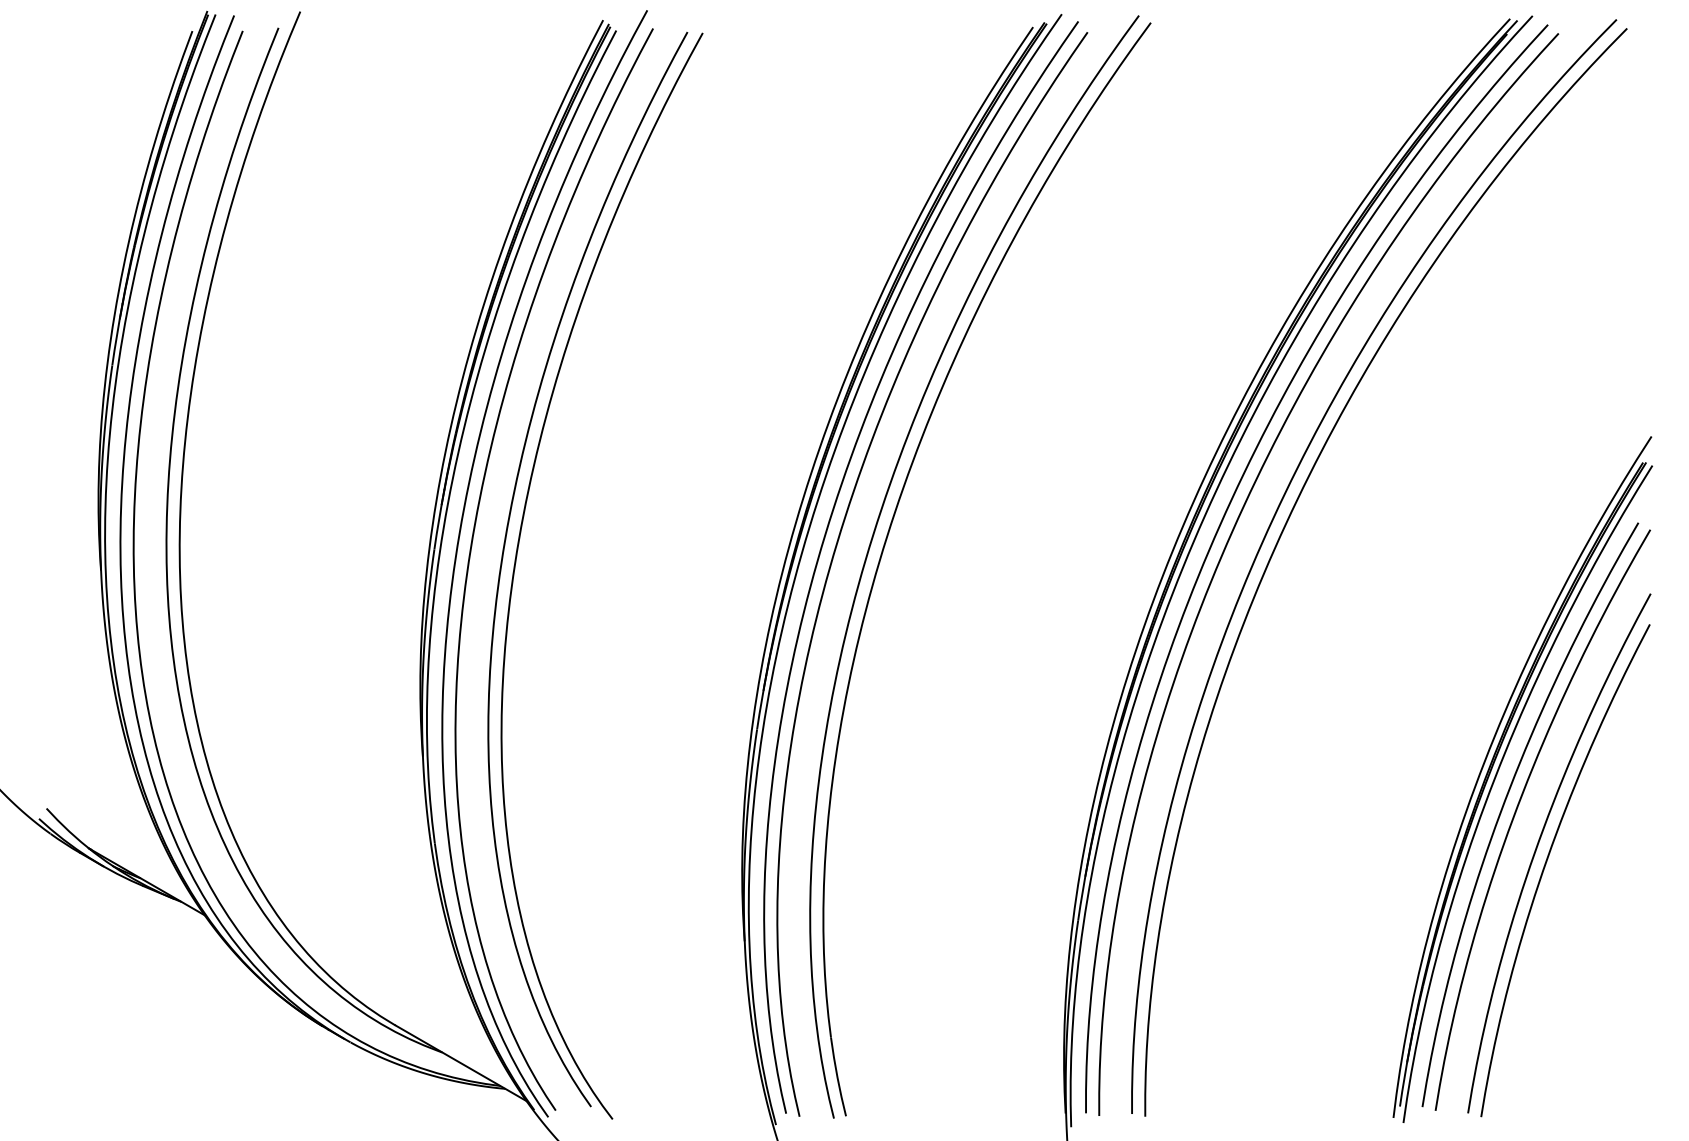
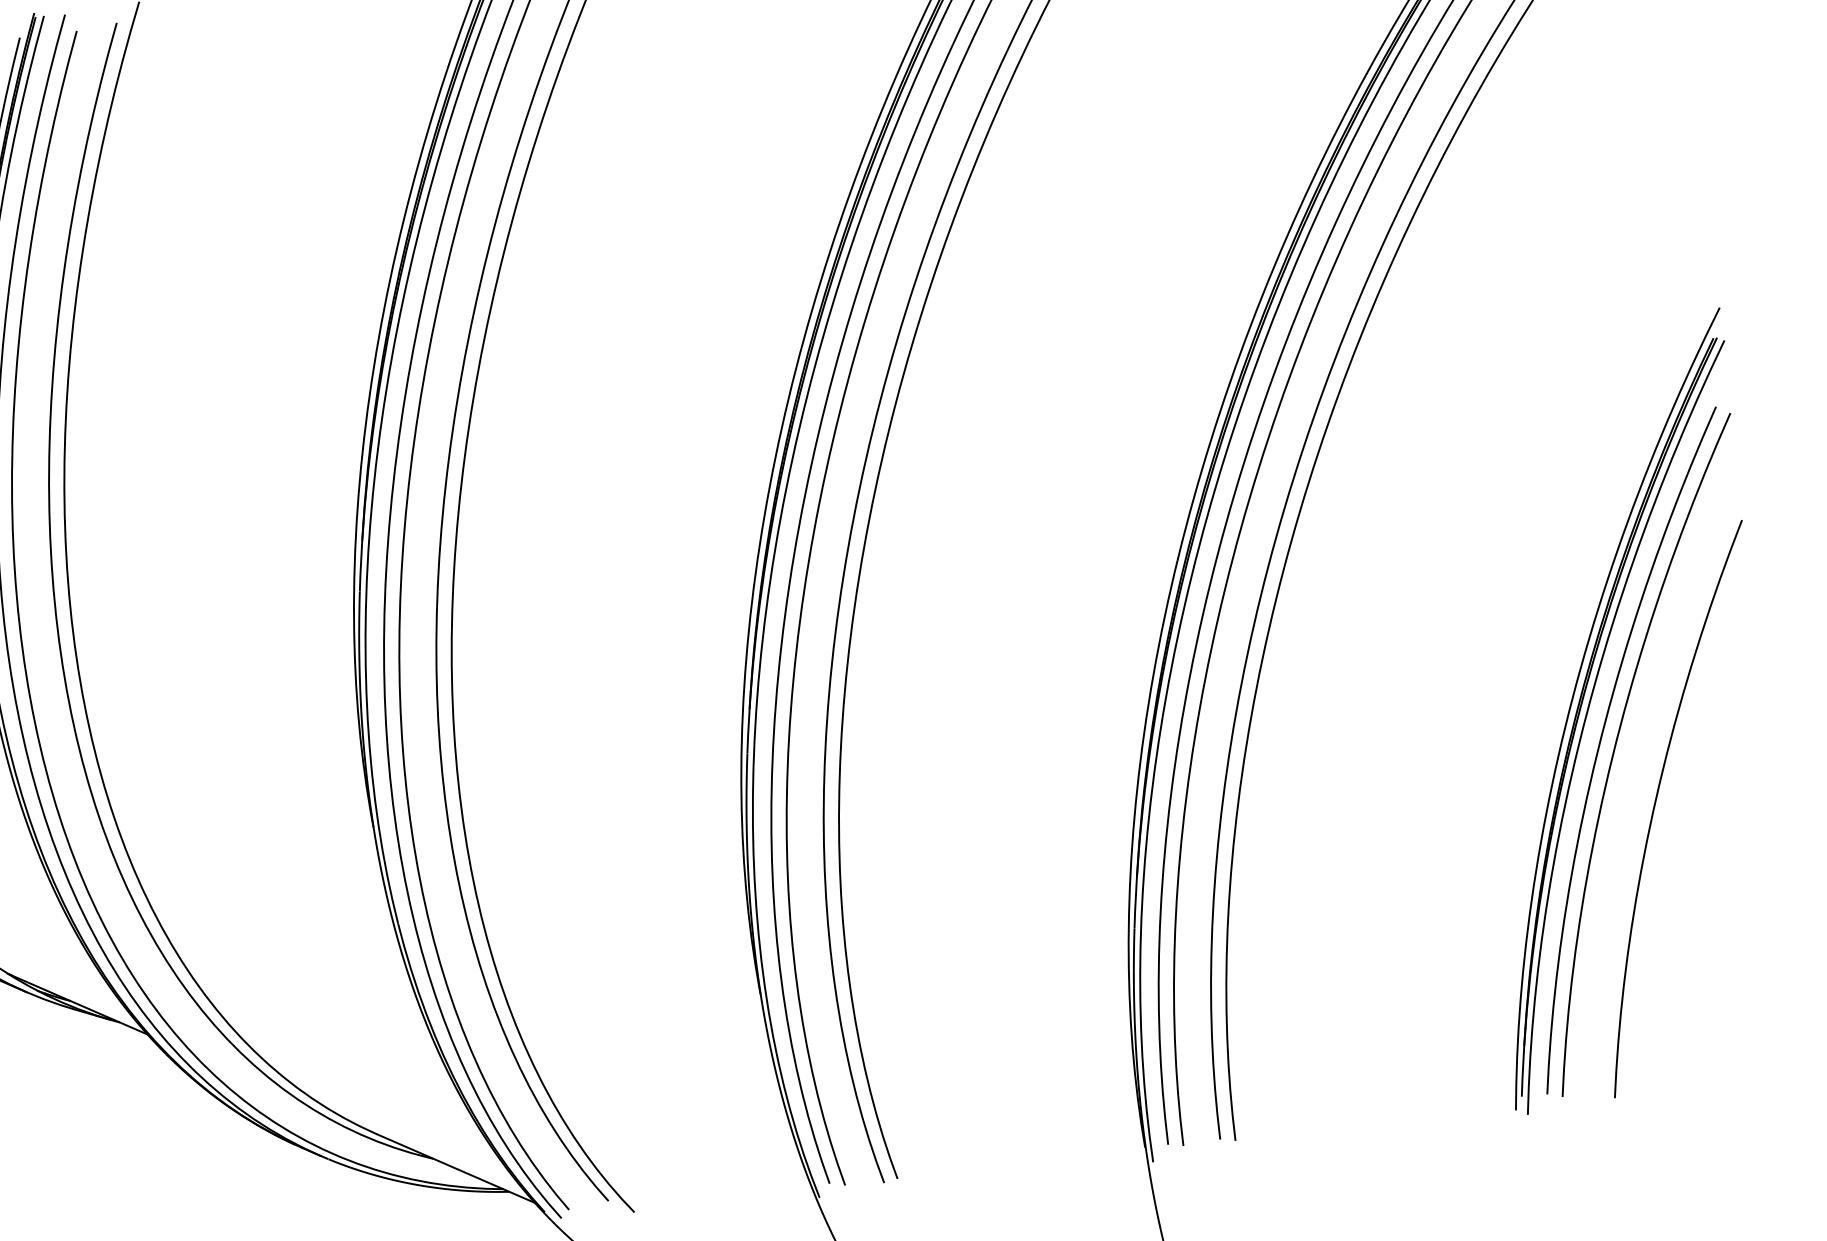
curve: (1539, 843) -> (1645, 781), removed

